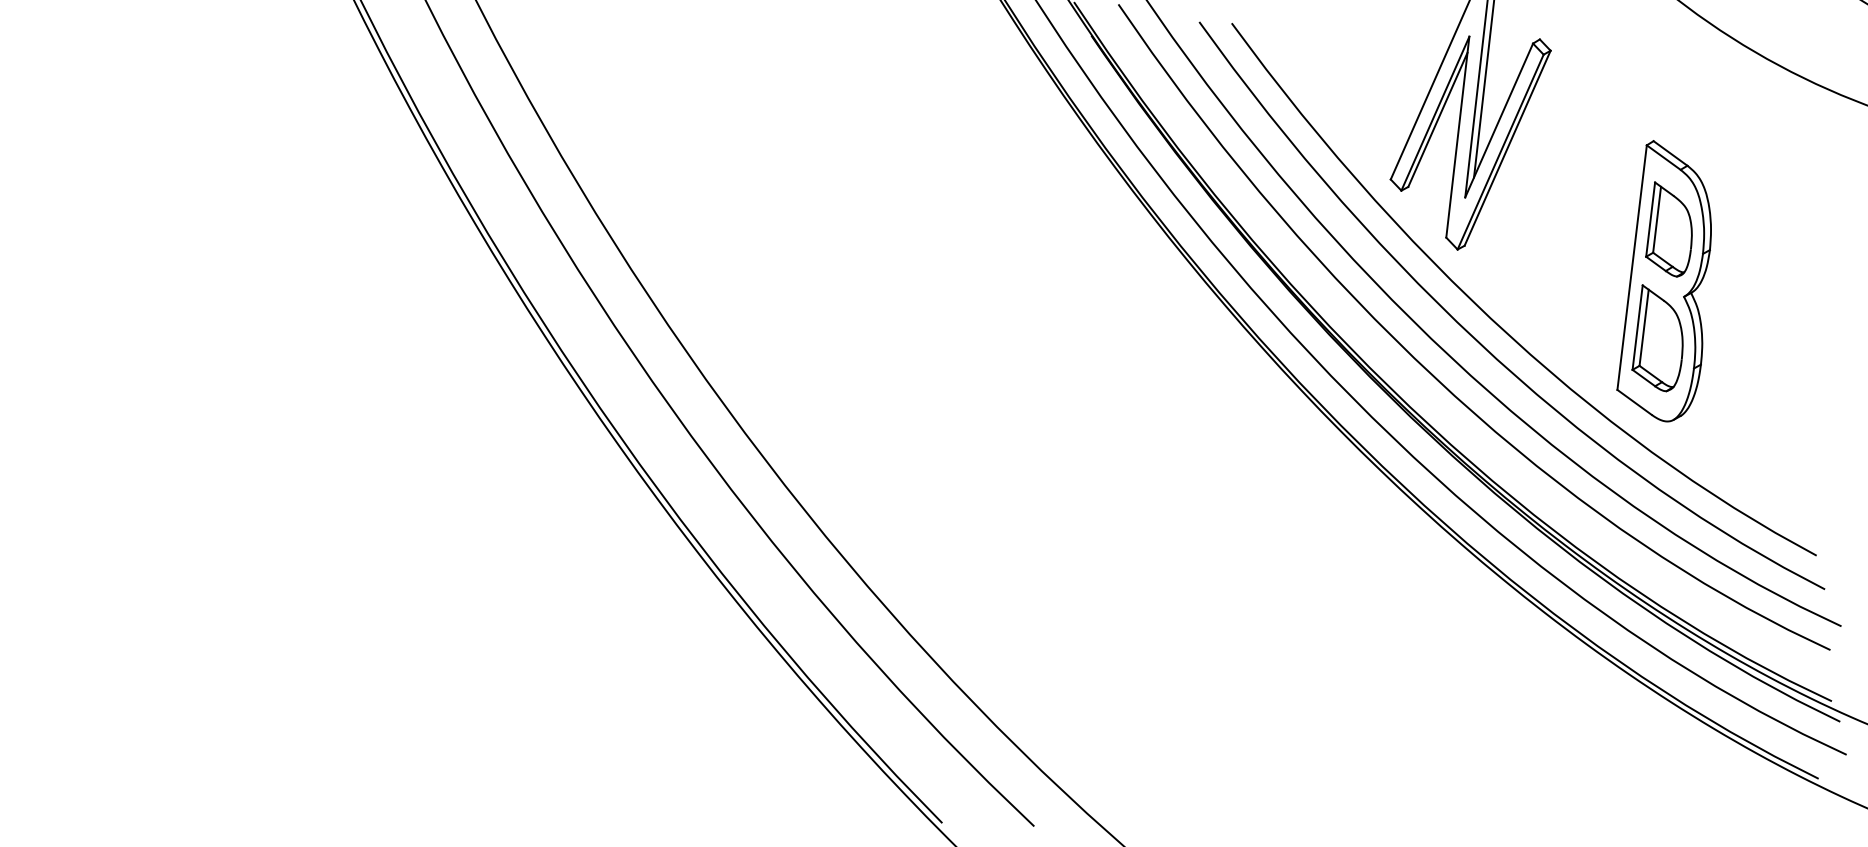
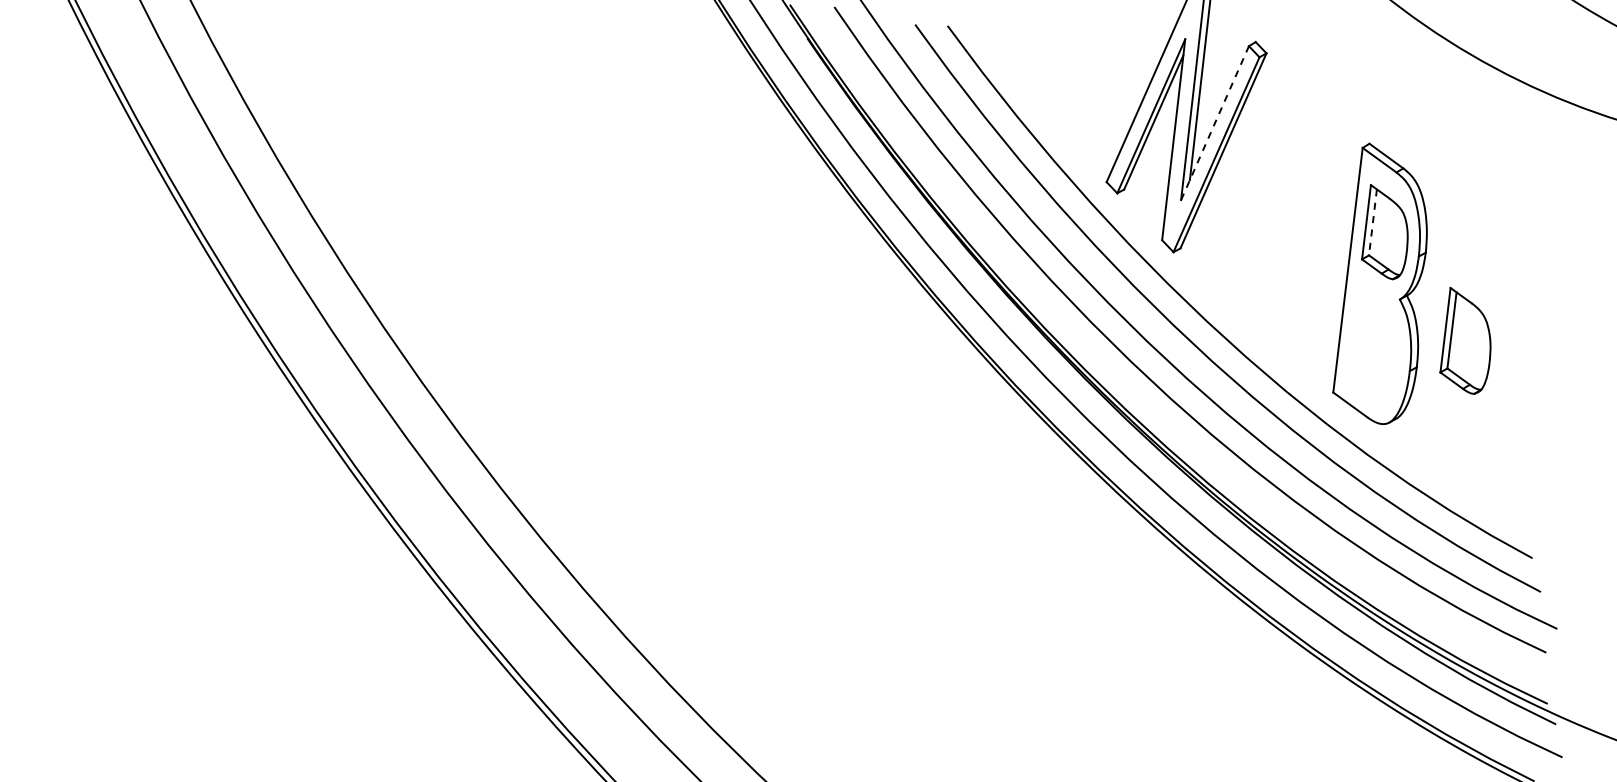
line: (1499, 120) -> (1215, 123), solid -> dashed
line: (1657, 220) -> (1373, 223), solid -> dashed
part: (1657, 338) -> (1465, 341), moved

